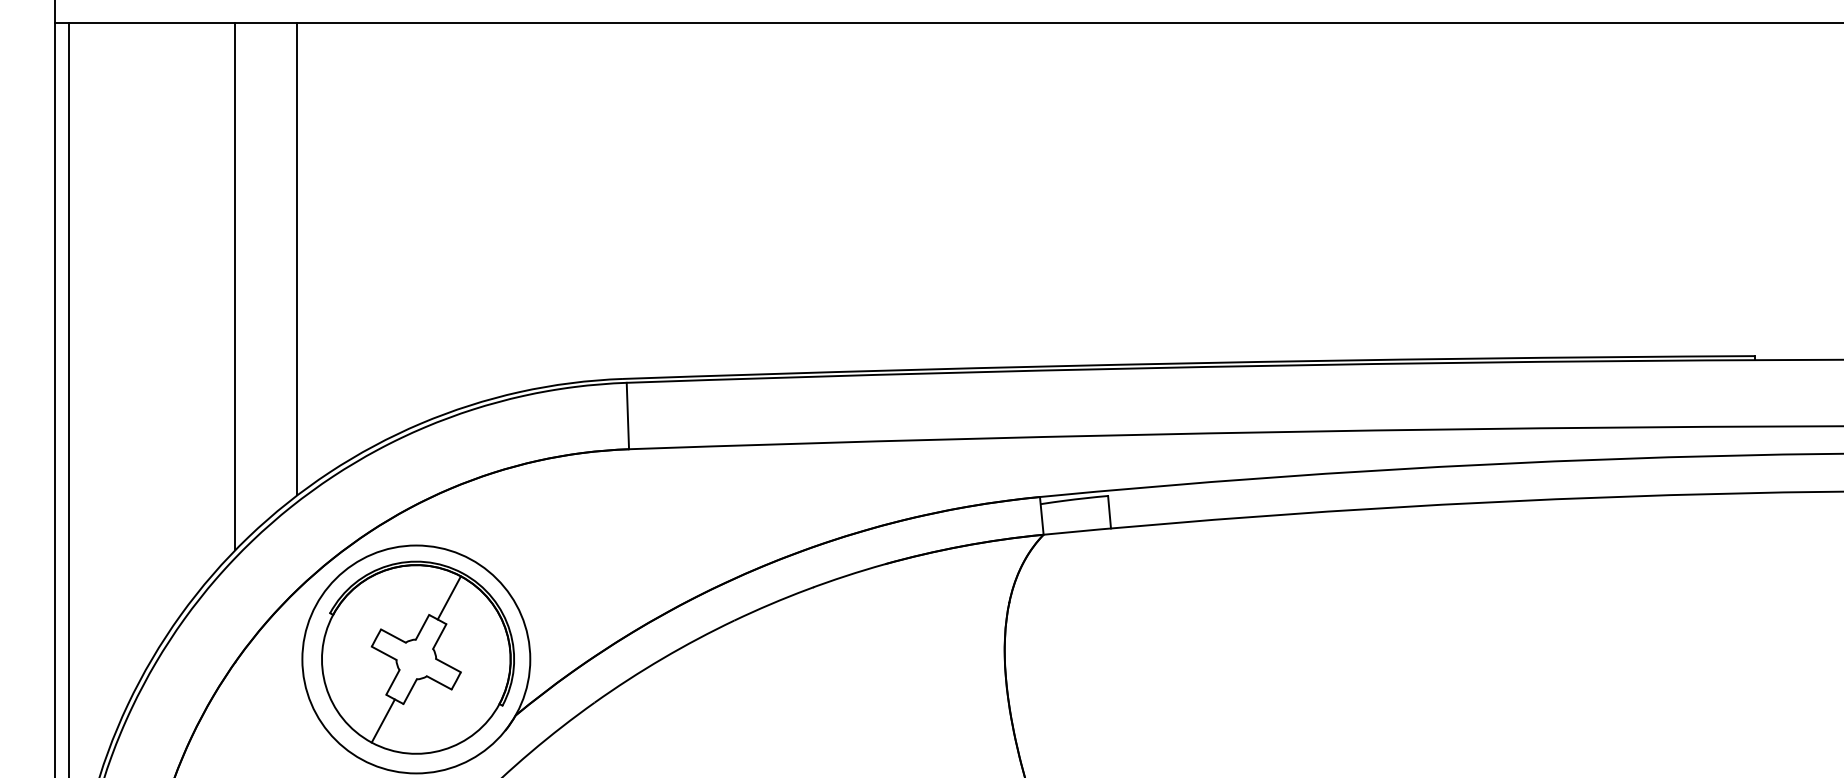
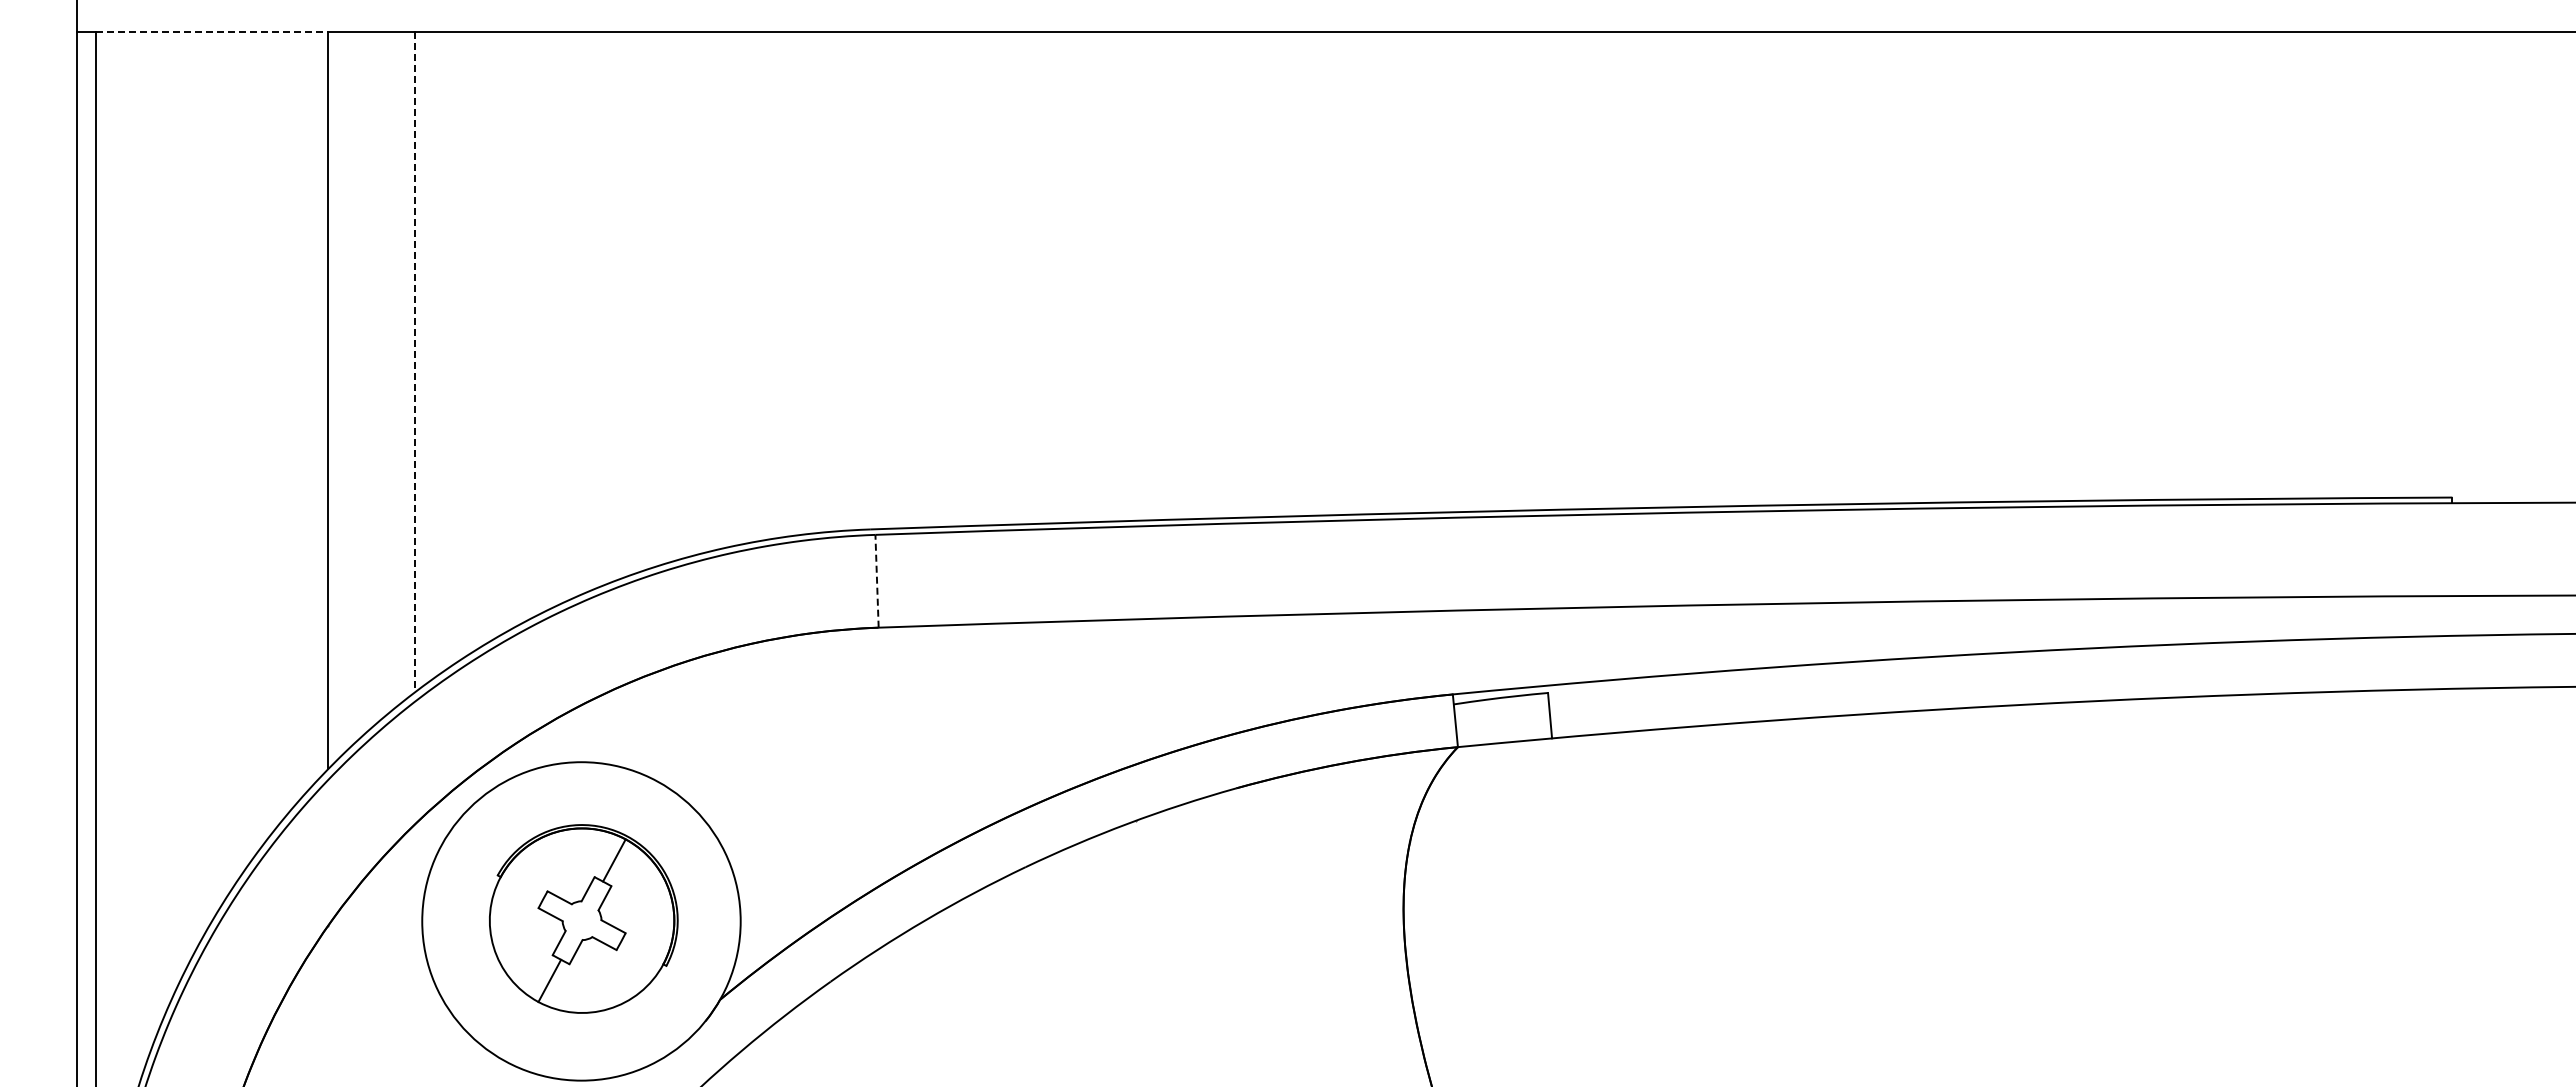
line: (152, 23) -> (212, 32), solid -> dashed
line: (297, 259) -> (415, 362), solid -> dashed
line: (628, 415) -> (877, 580), solid -> dashed
part: (417, 657) -> (583, 918), size x0.7

